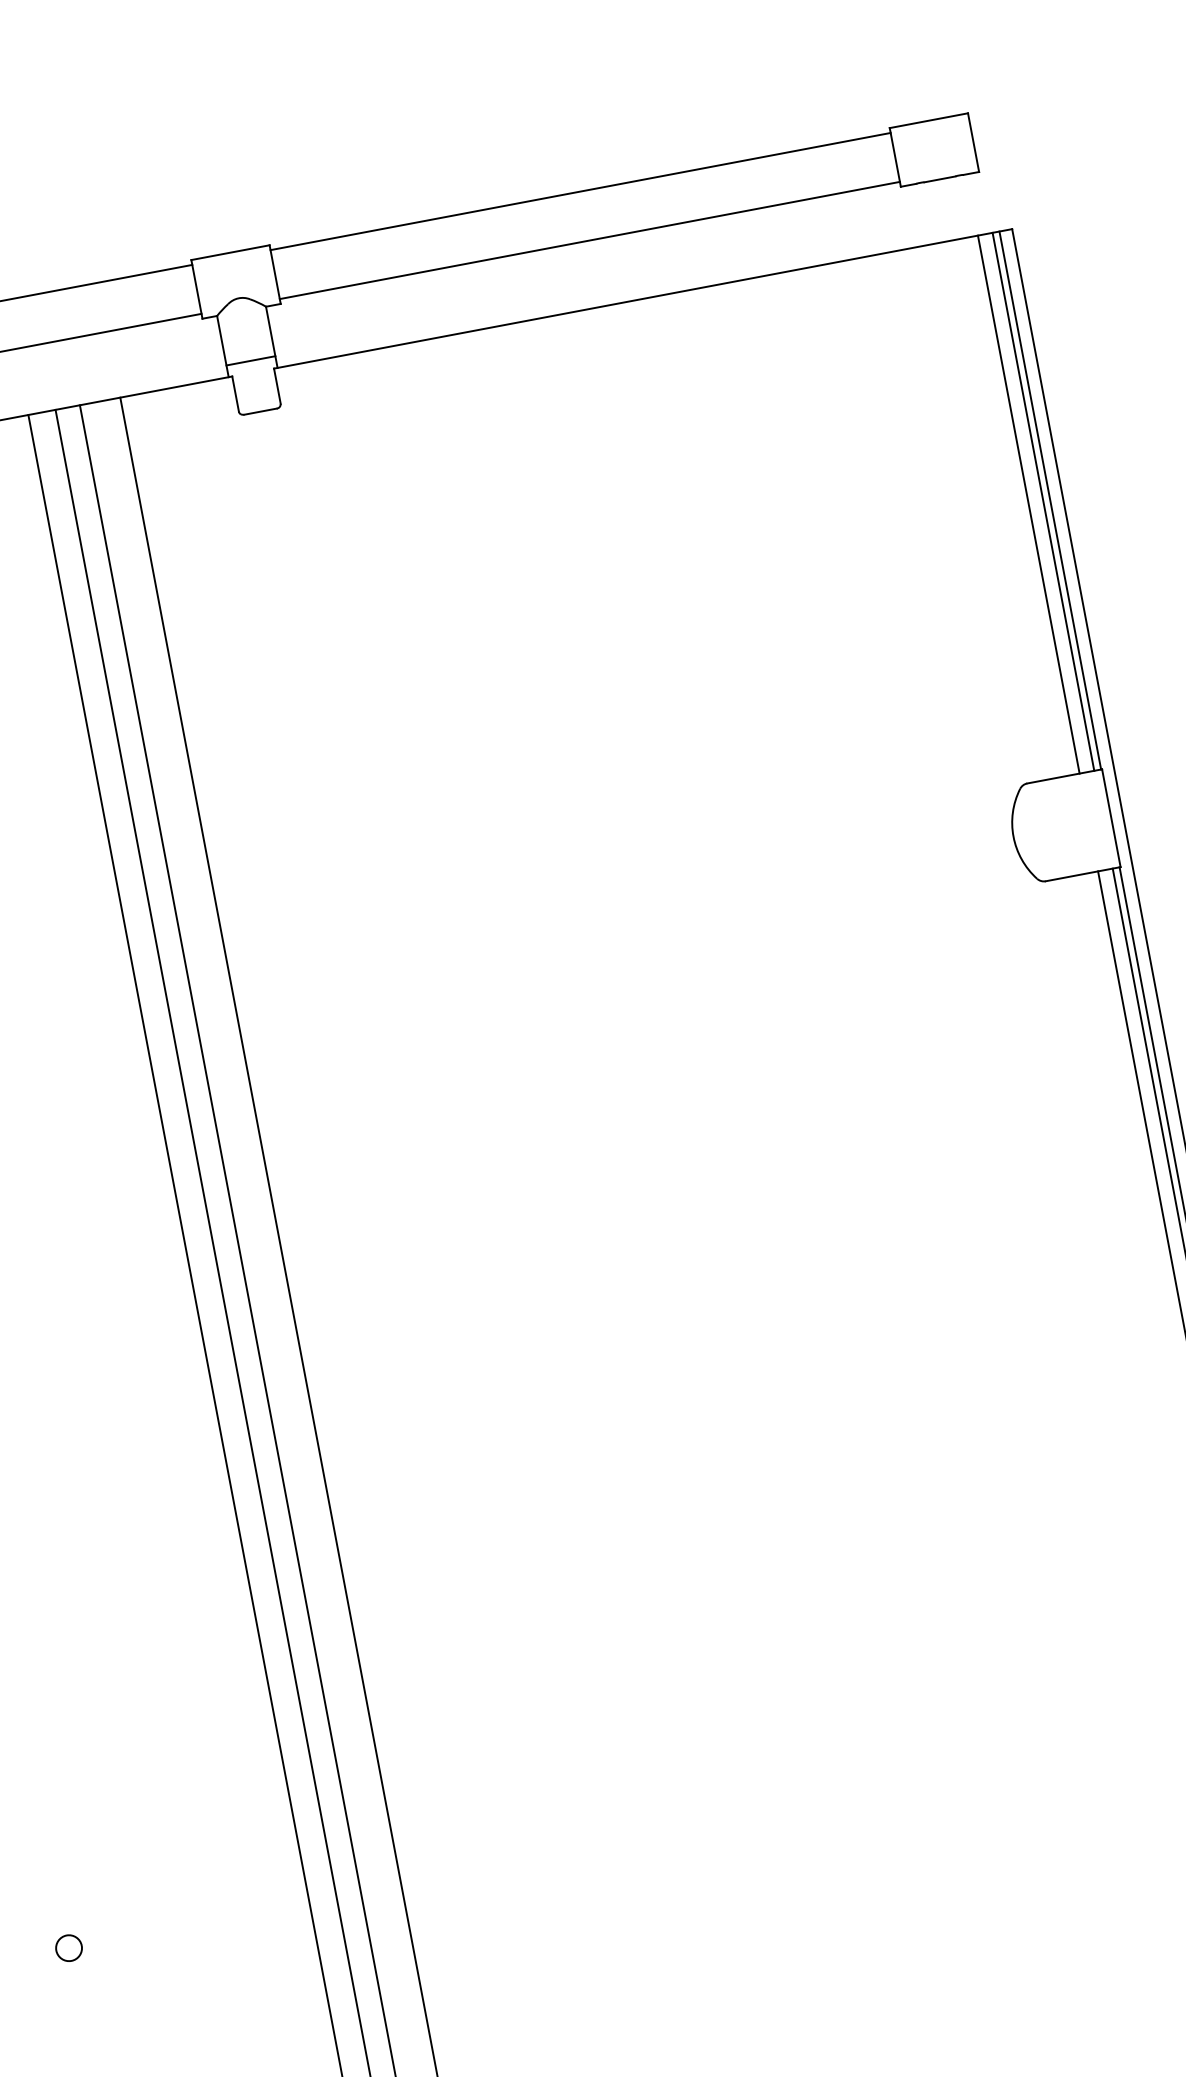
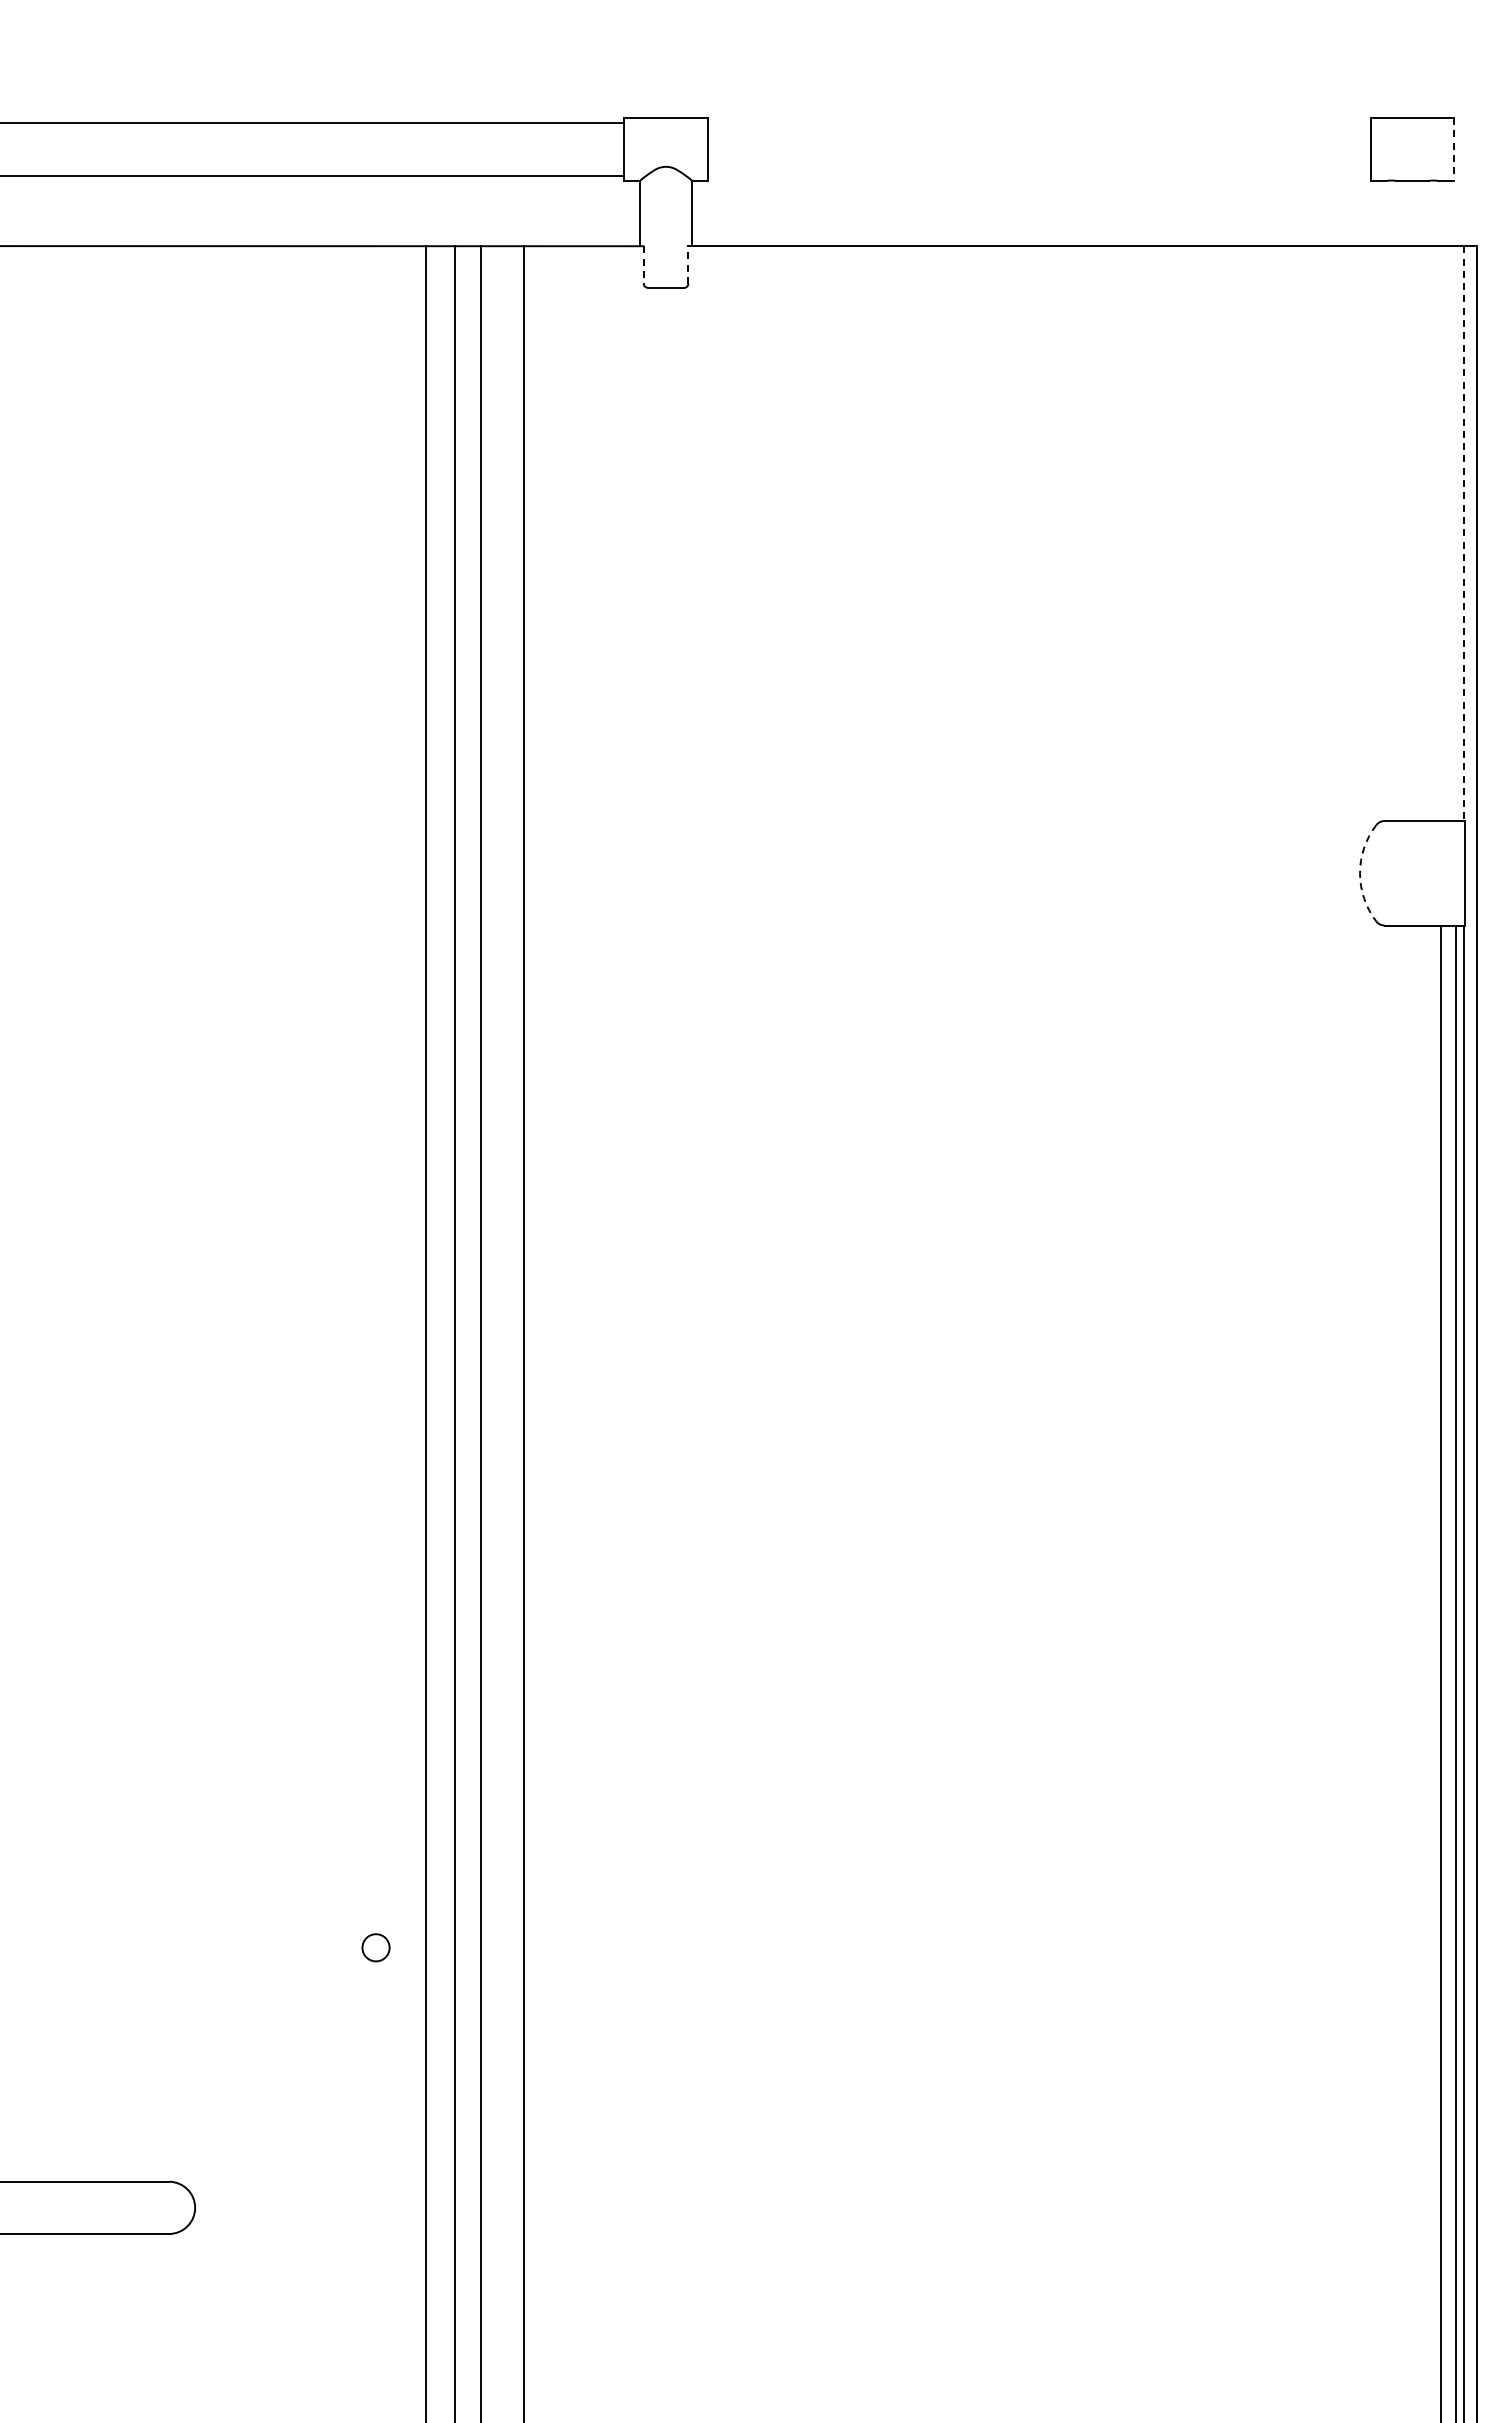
line: (973, 142) -> (1454, 149), solid -> dashed
line: (579, 191) -> (1038, 123), removed
line: (589, 240) -> (1038, 175), removed
line: (250, 360) -> (665, 233), removed
line: (277, 386) -> (688, 265), solid -> dashed
line: (235, 394) -> (643, 265), solid -> dashed
line: (1043, 501) -> (1456, 533), removed
line: (1050, 501) -> (1463, 534), solid -> dashed
line: (1028, 504) -> (1440, 533), removed
arc: (1014, 836) -> (1360, 873), solid -> dashed
circle: (68, 1948) -> (375, 1947), moved

